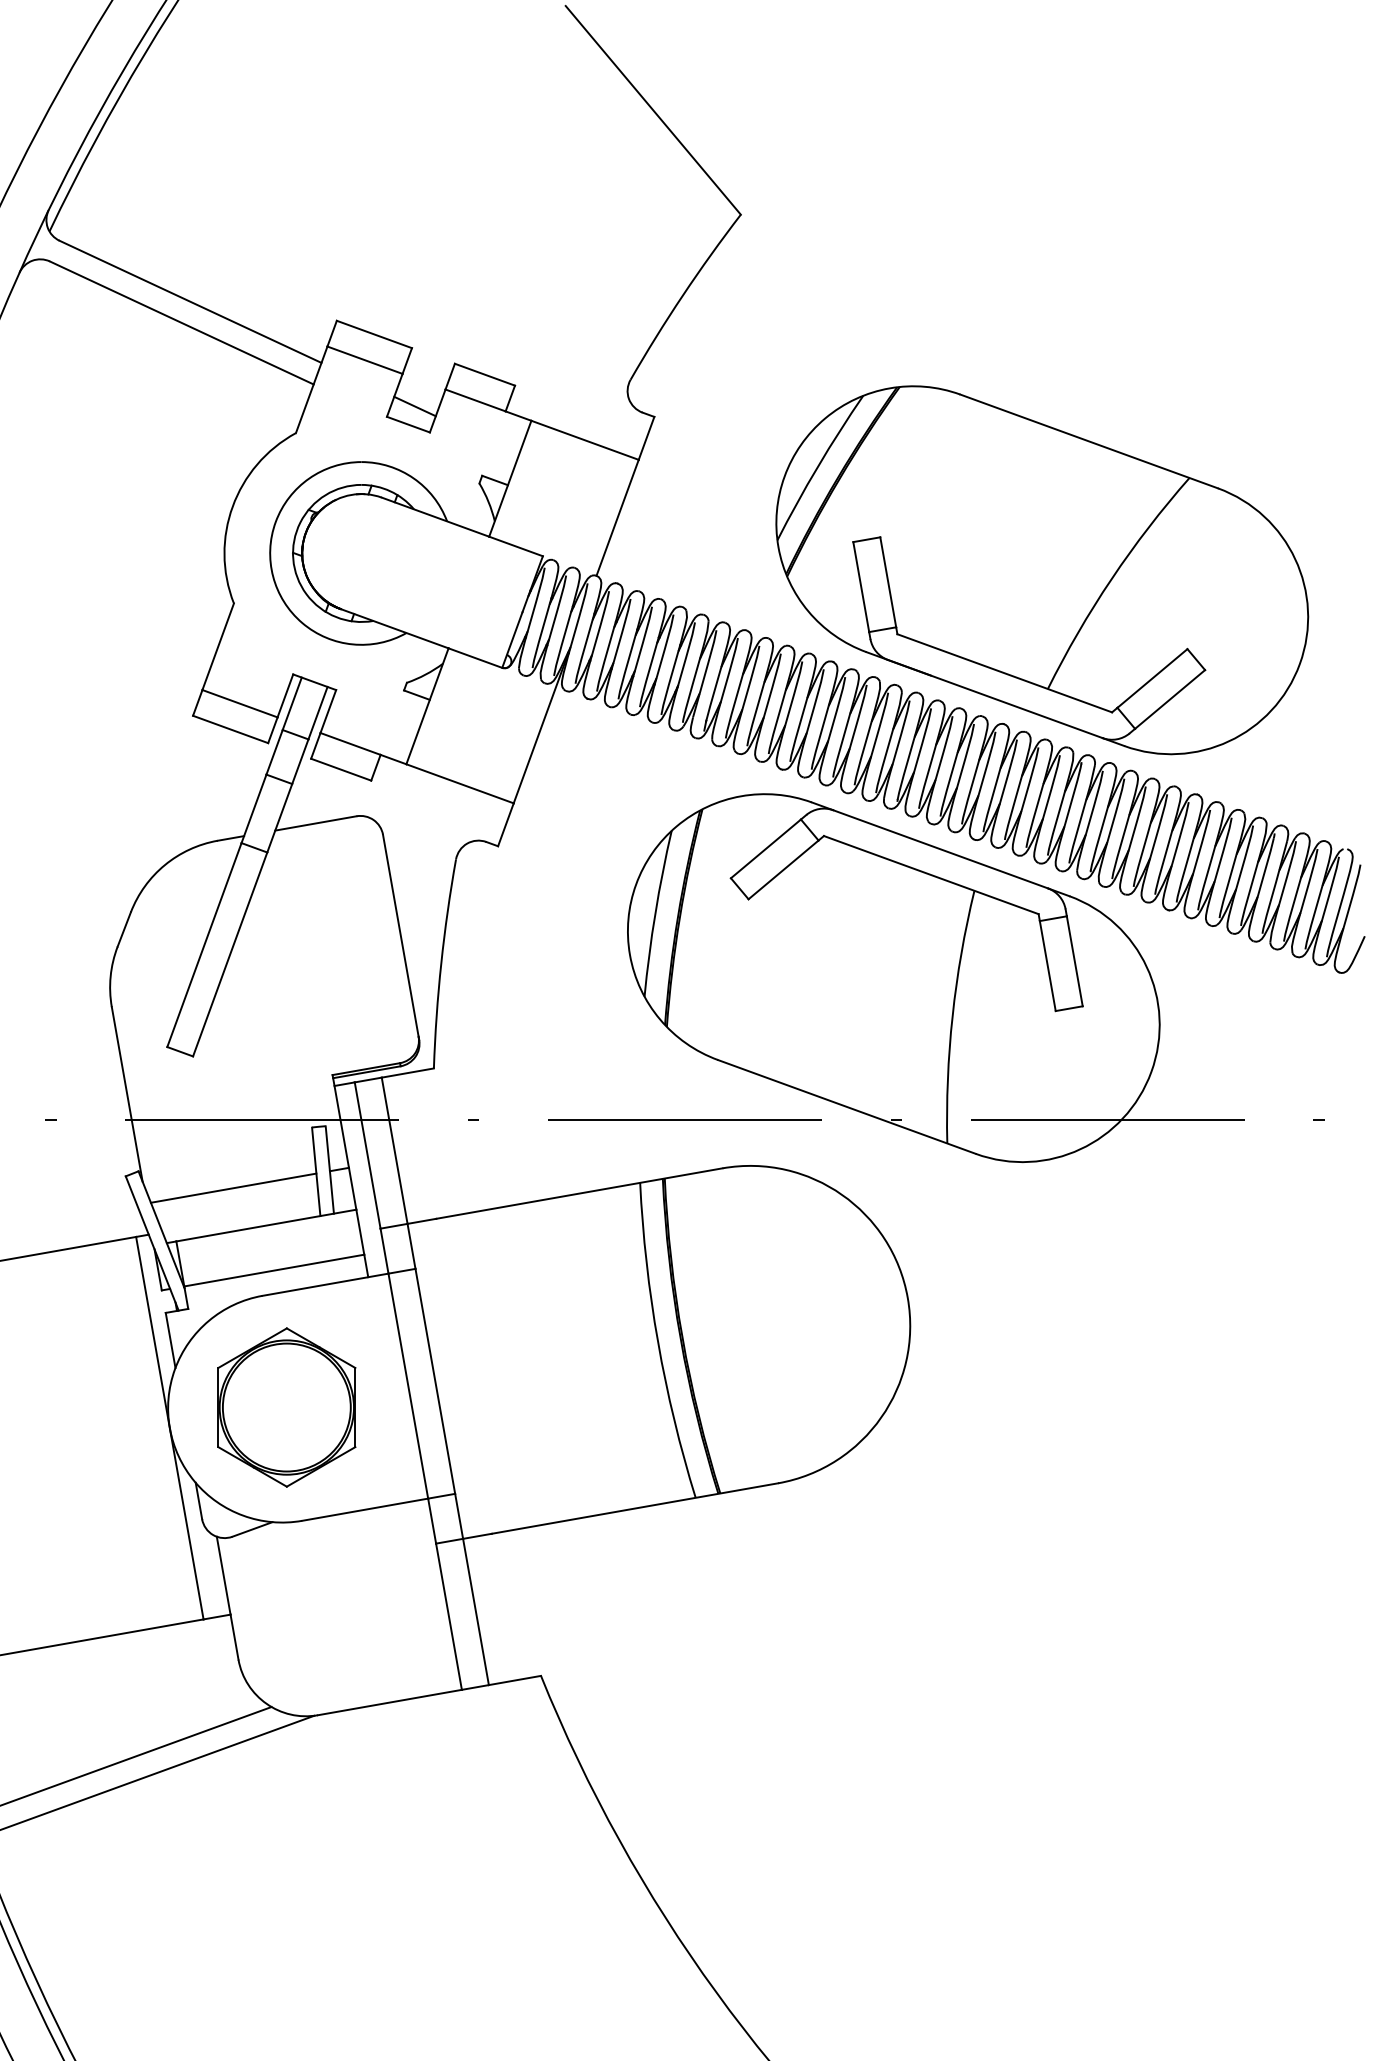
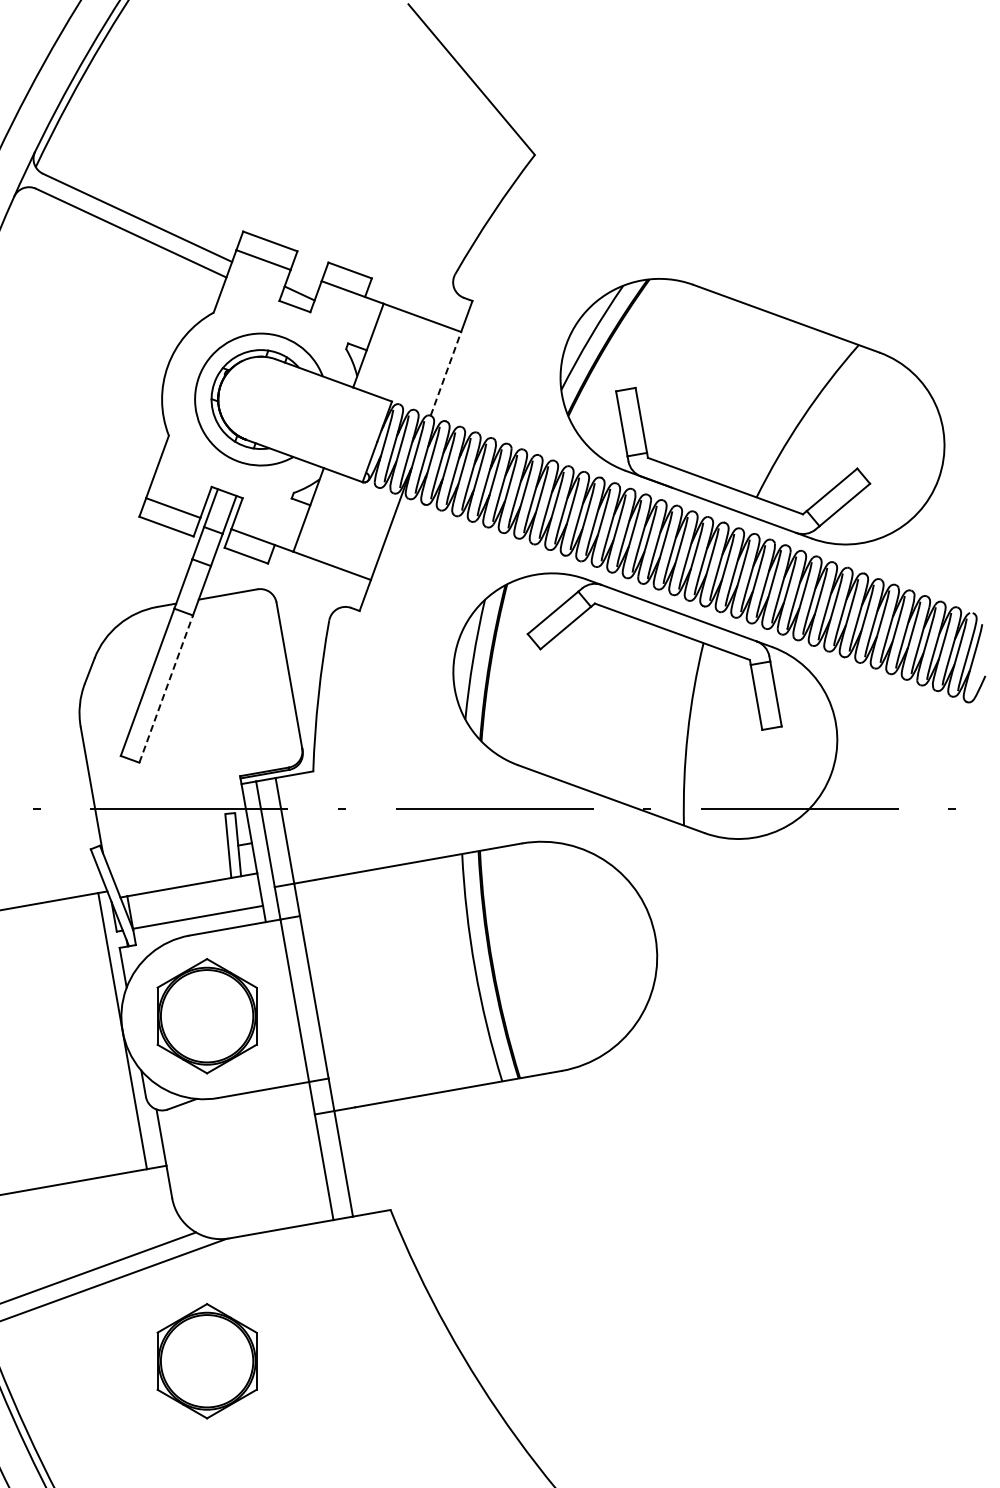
line: (617, 517) -> (445, 373), solid -> dashed
line: (230, 953) -> (166, 688), solid -> dashed
line: (233, 1187) -> (168, 857), removed
part: (286, 1885) -> (206, 1361), added

